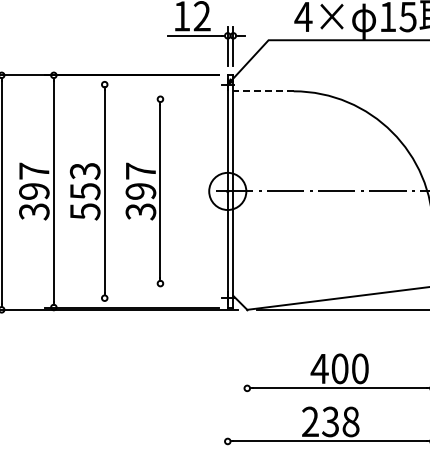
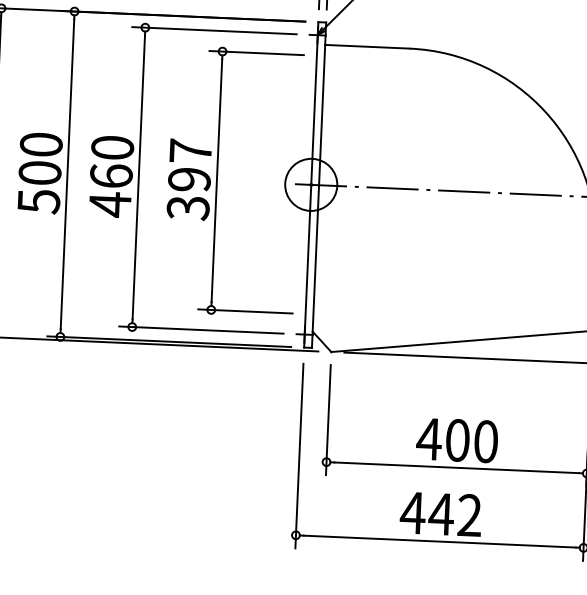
line: (153, 84) -> (213, 30), added
line: (263, 91) -> (367, 47), dashed -> solid
line: (184, 99) -> (256, 53), added
text: (34, 191) -> (40, 173), 397 -> 500
text: (84, 191) -> (110, 176), 553 -> 460
line: (184, 283) -> (244, 311), added
line: (153, 298) -> (200, 330), added
line: (247, 358) -> (328, 420), added
line: (227, 384) -> (299, 455), added
text: (330, 421) -> (441, 513), 238 -> 442

